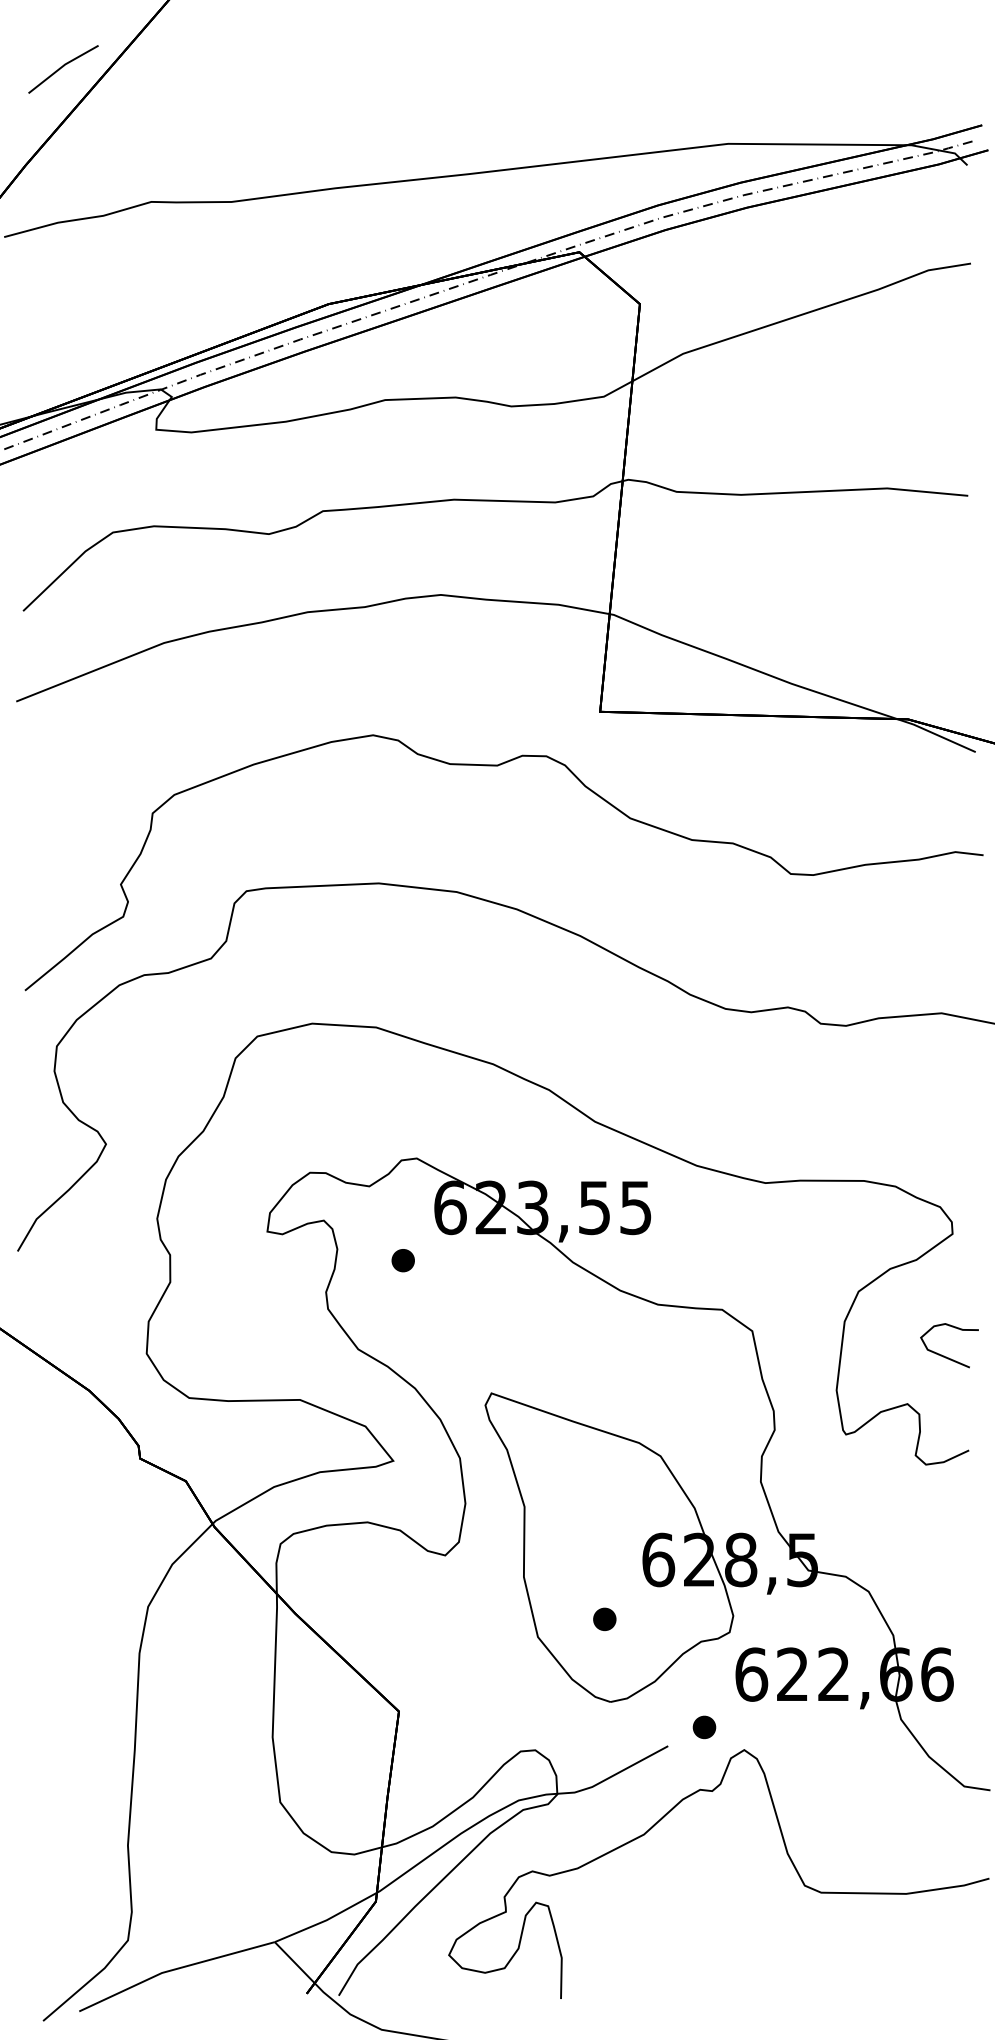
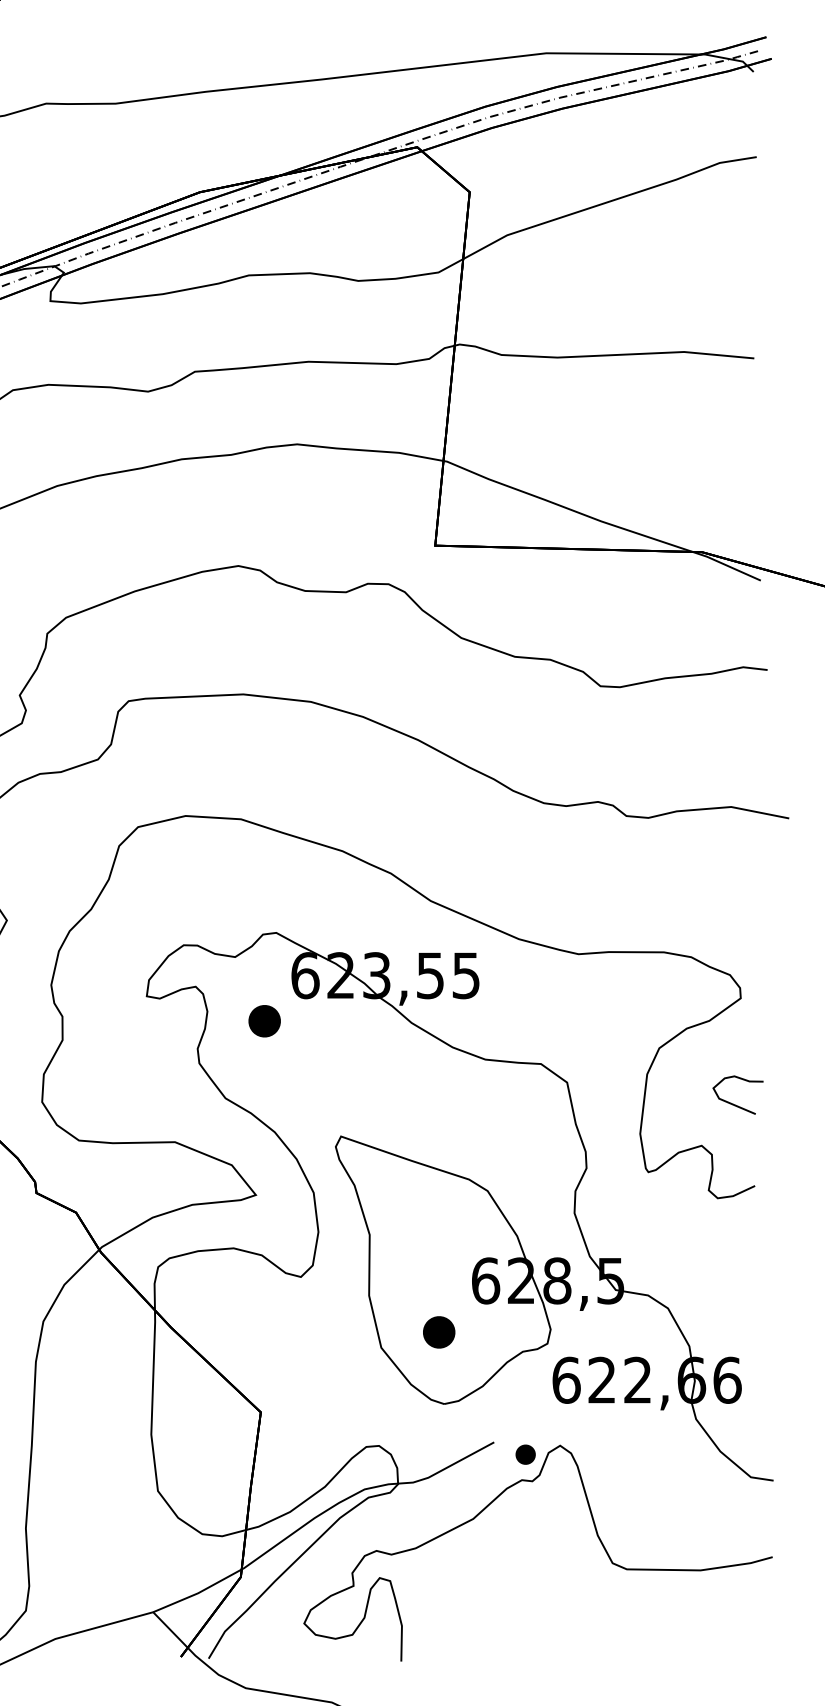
part: (402, 1260) -> (263, 1021), size x1.6
part: (604, 1619) -> (439, 1332), size x1.6
part: (704, 1727) -> (525, 1454), moved

